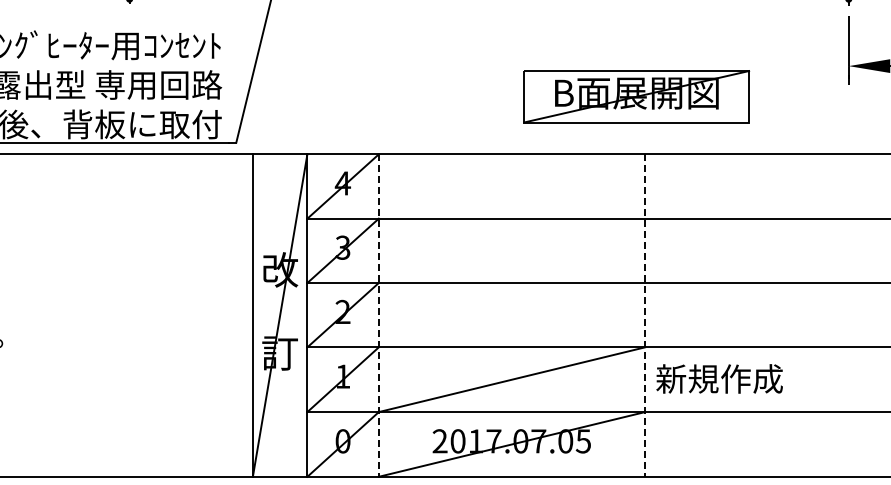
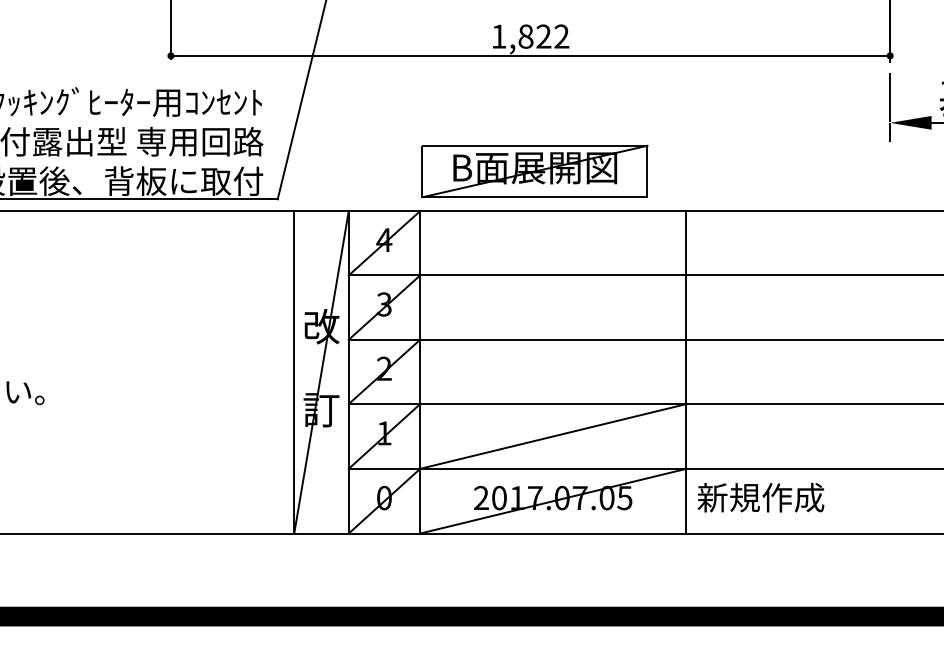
part: (636, 96) -> (534, 171), moved
line: (379, 315) -> (420, 372), dashed -> solid
line: (645, 315) -> (686, 372), dashed -> solid
text: (719, 378) -> (760, 497), moved

